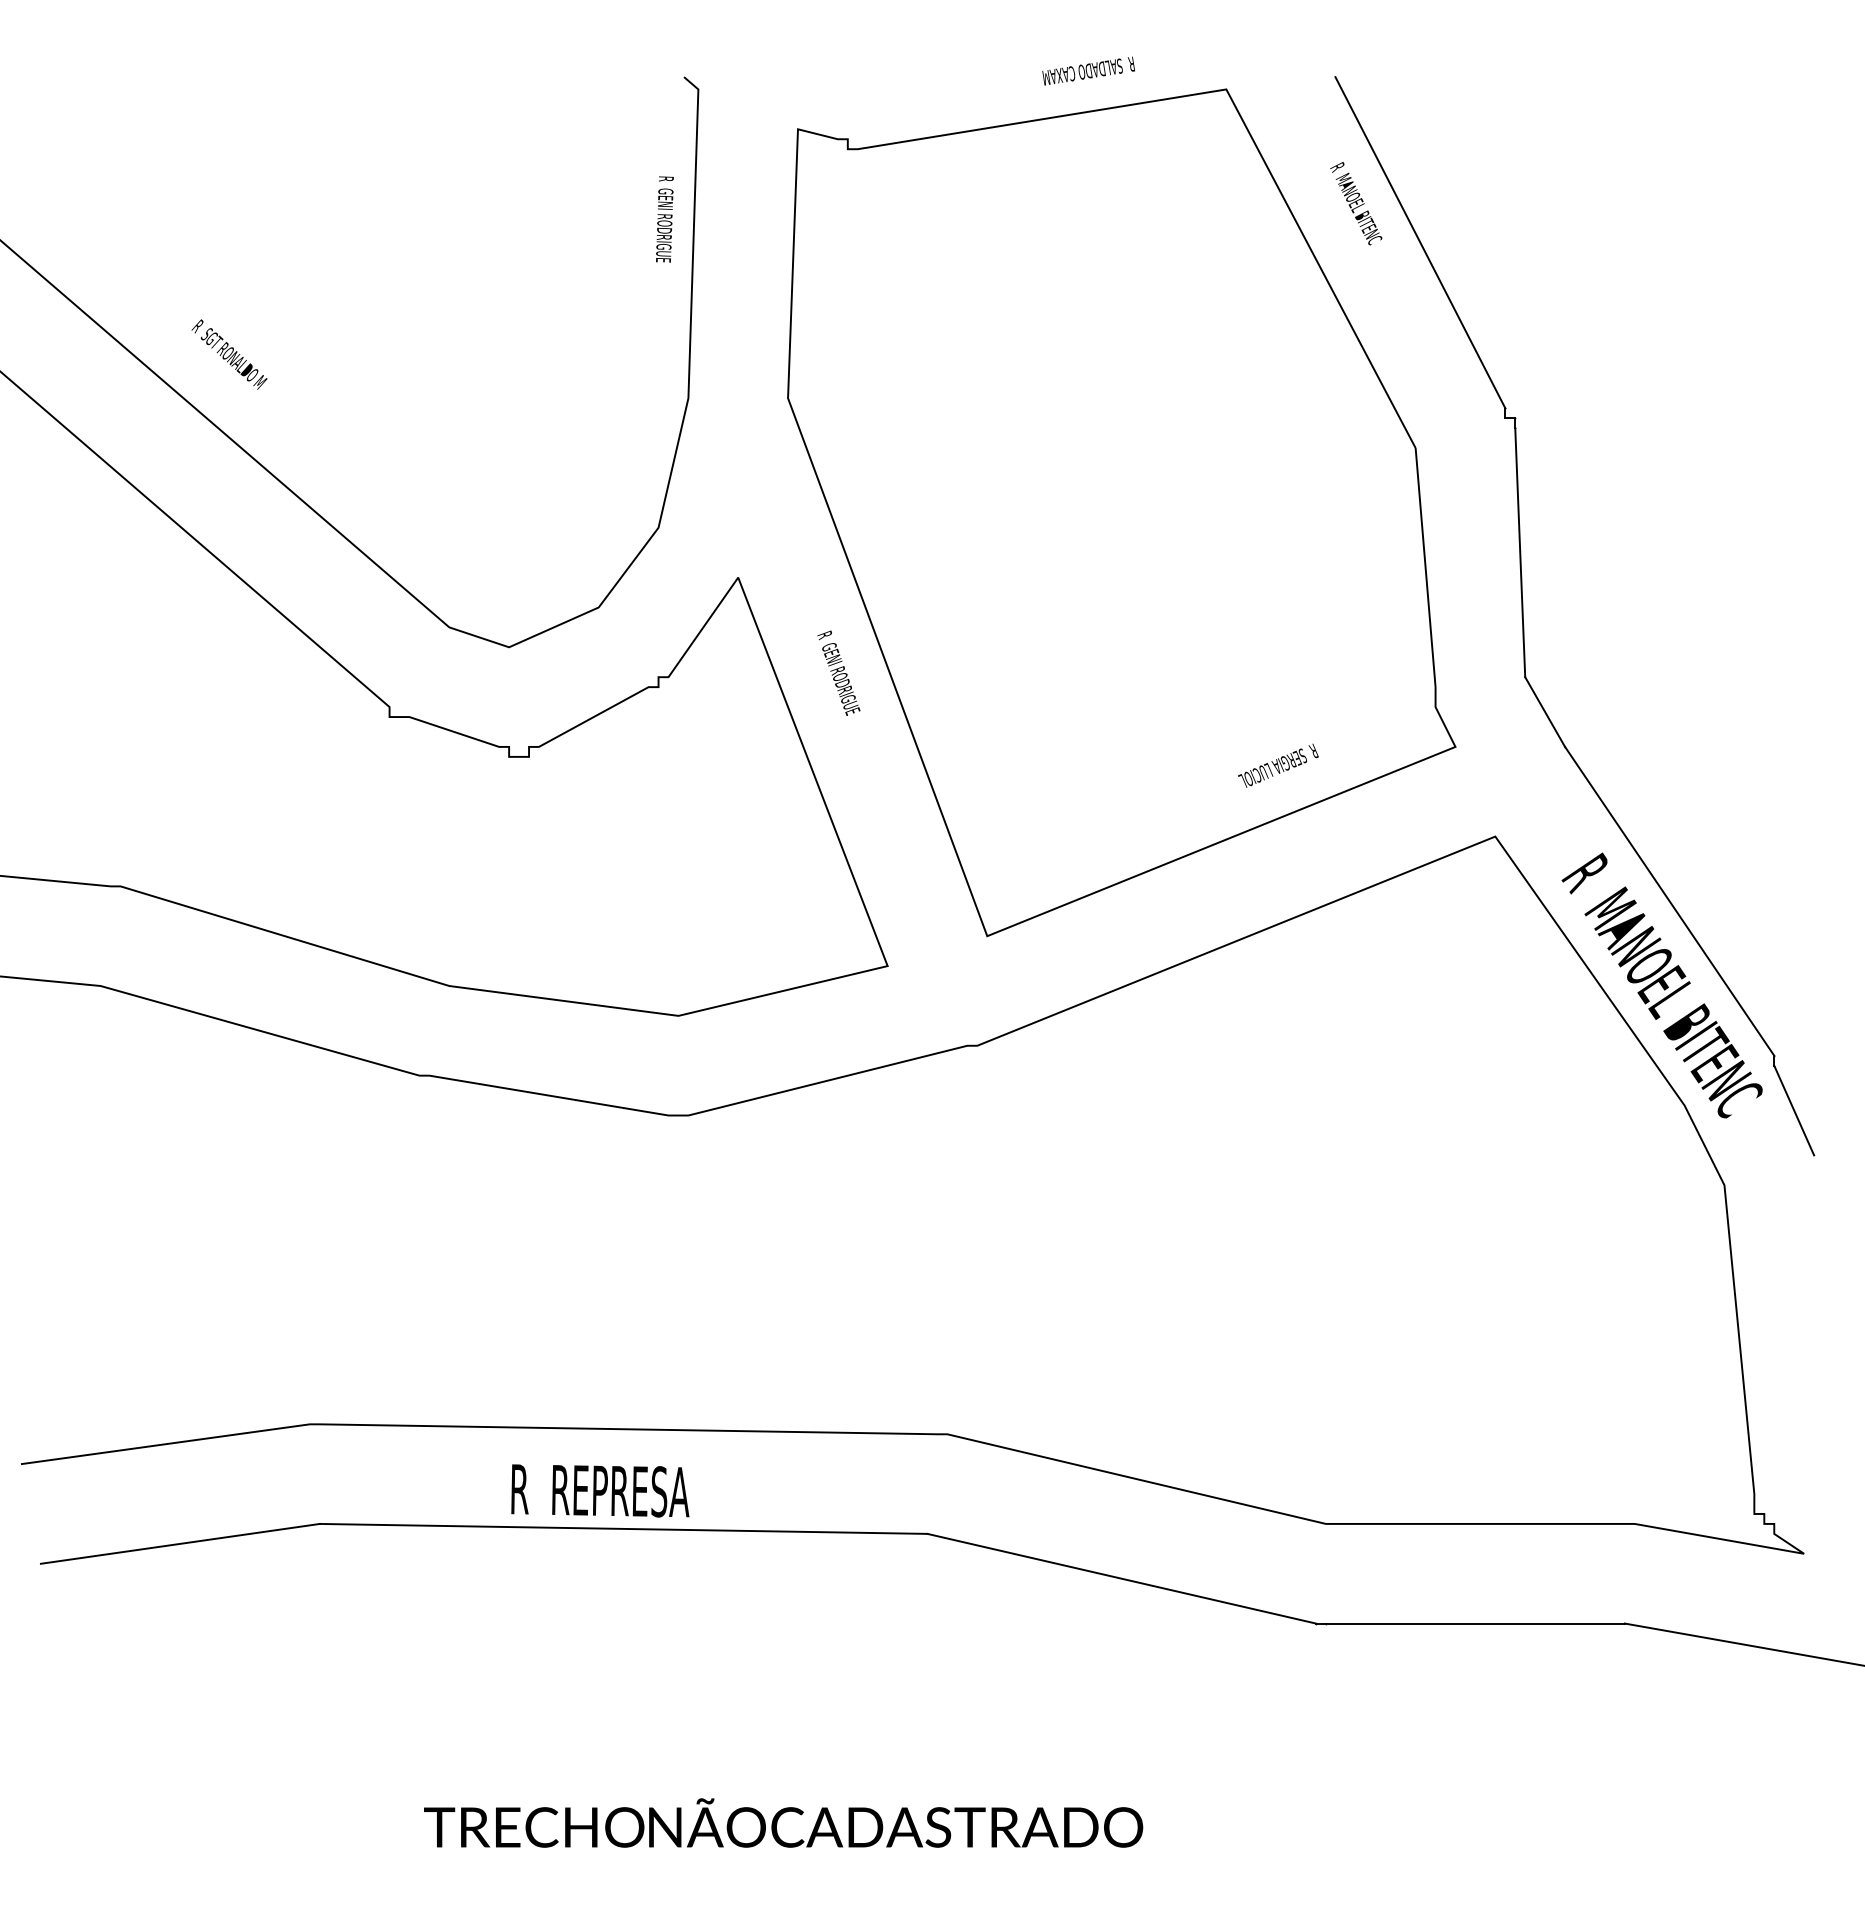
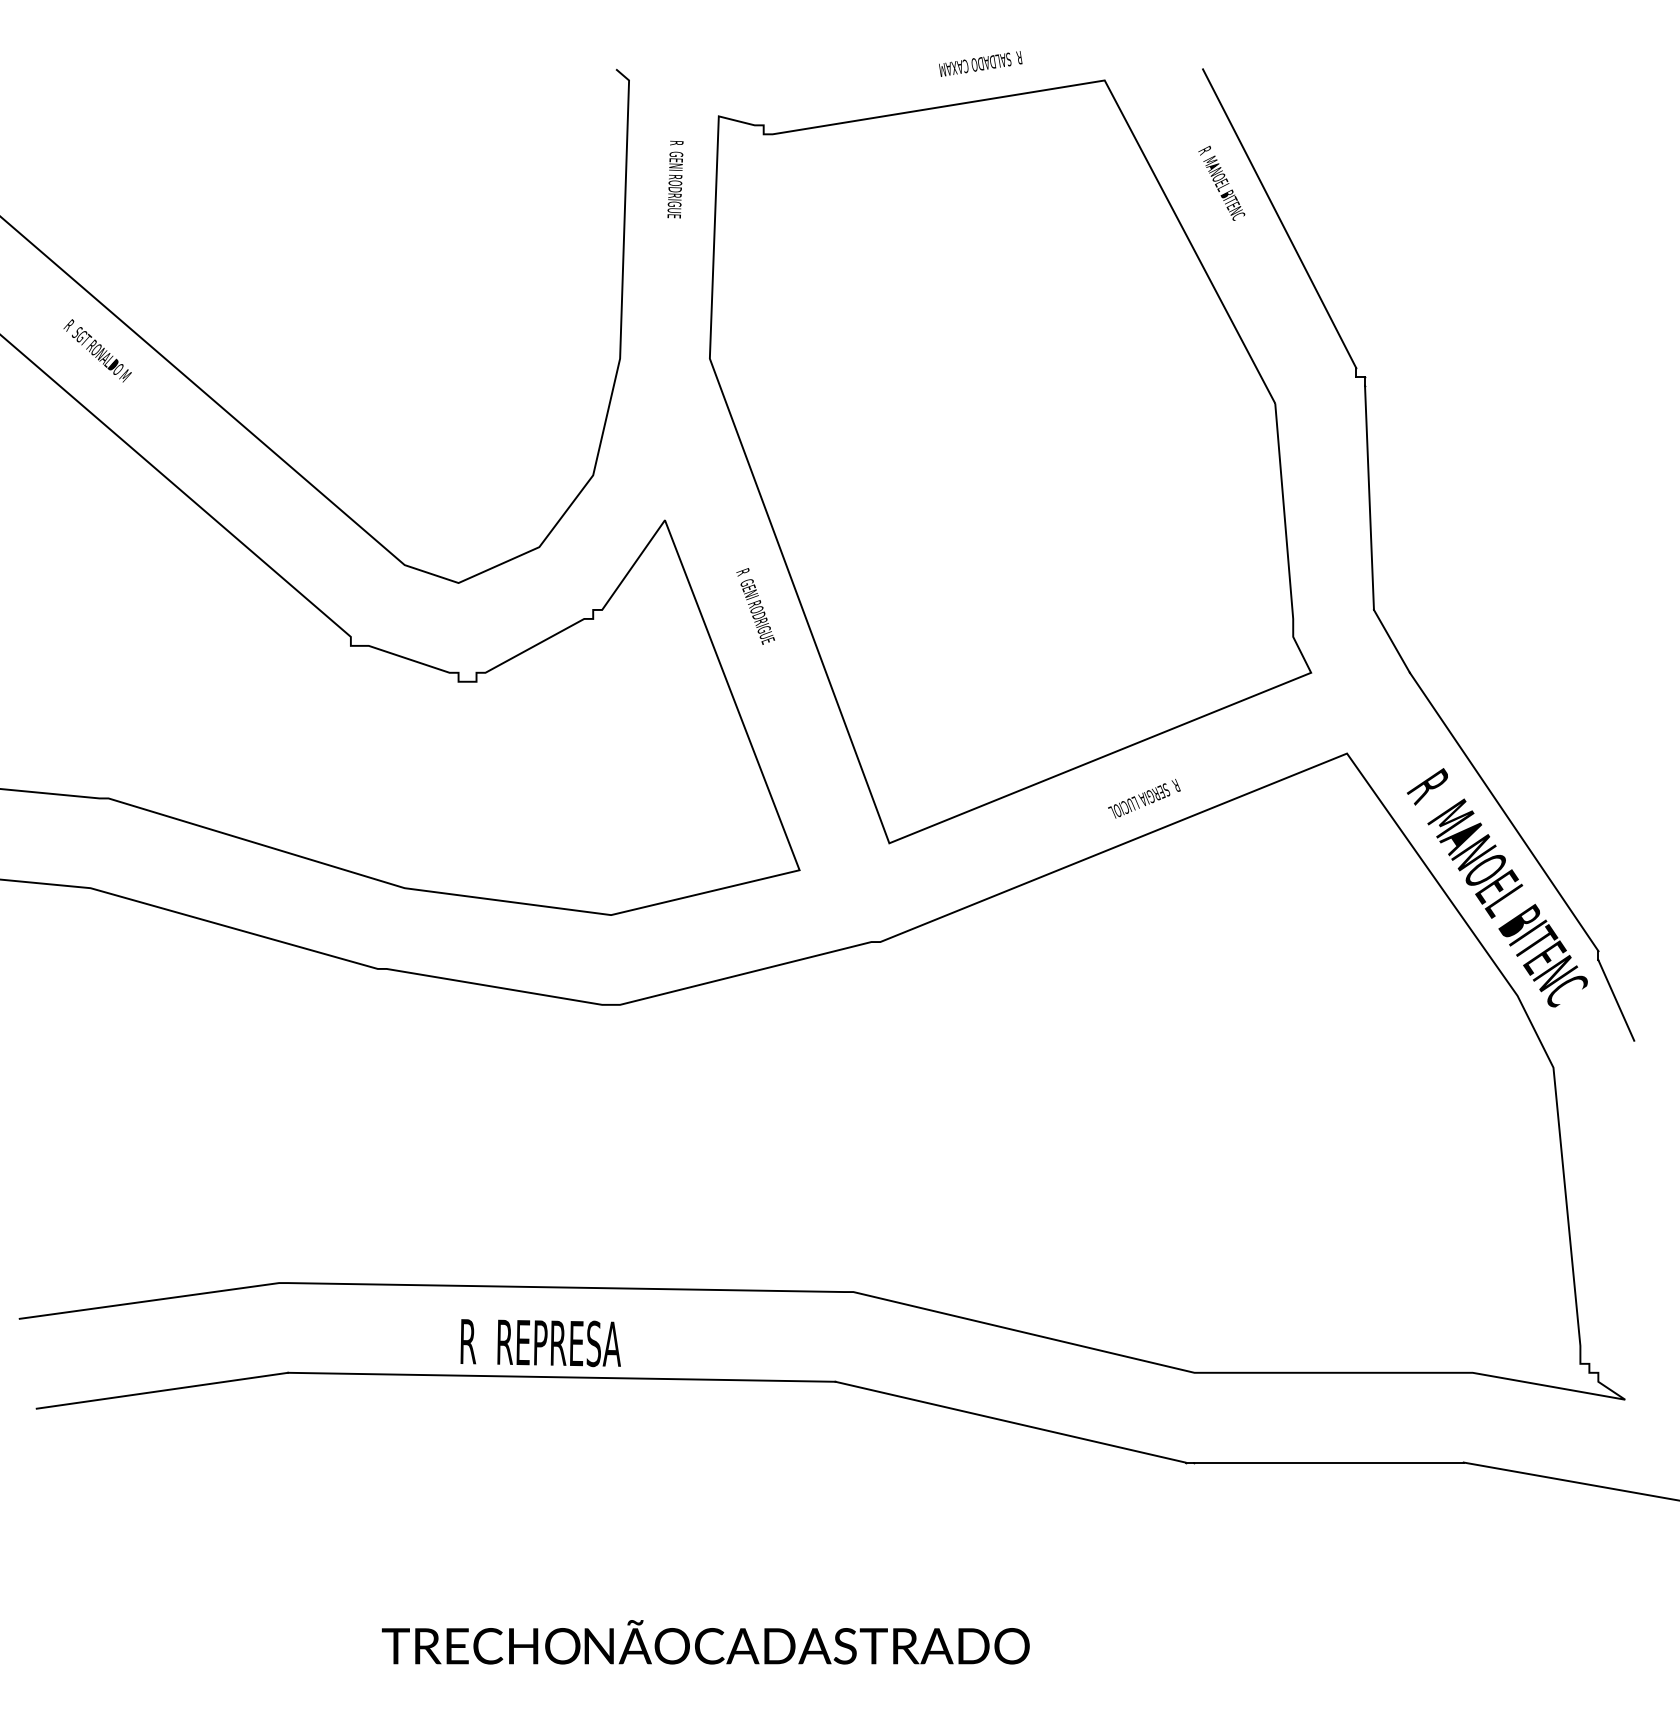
text: (664, 219) -> (675, 179), moved
text: (229, 354) -> (97, 350), moved
text: (1278, 765) -> (1144, 798), moved

